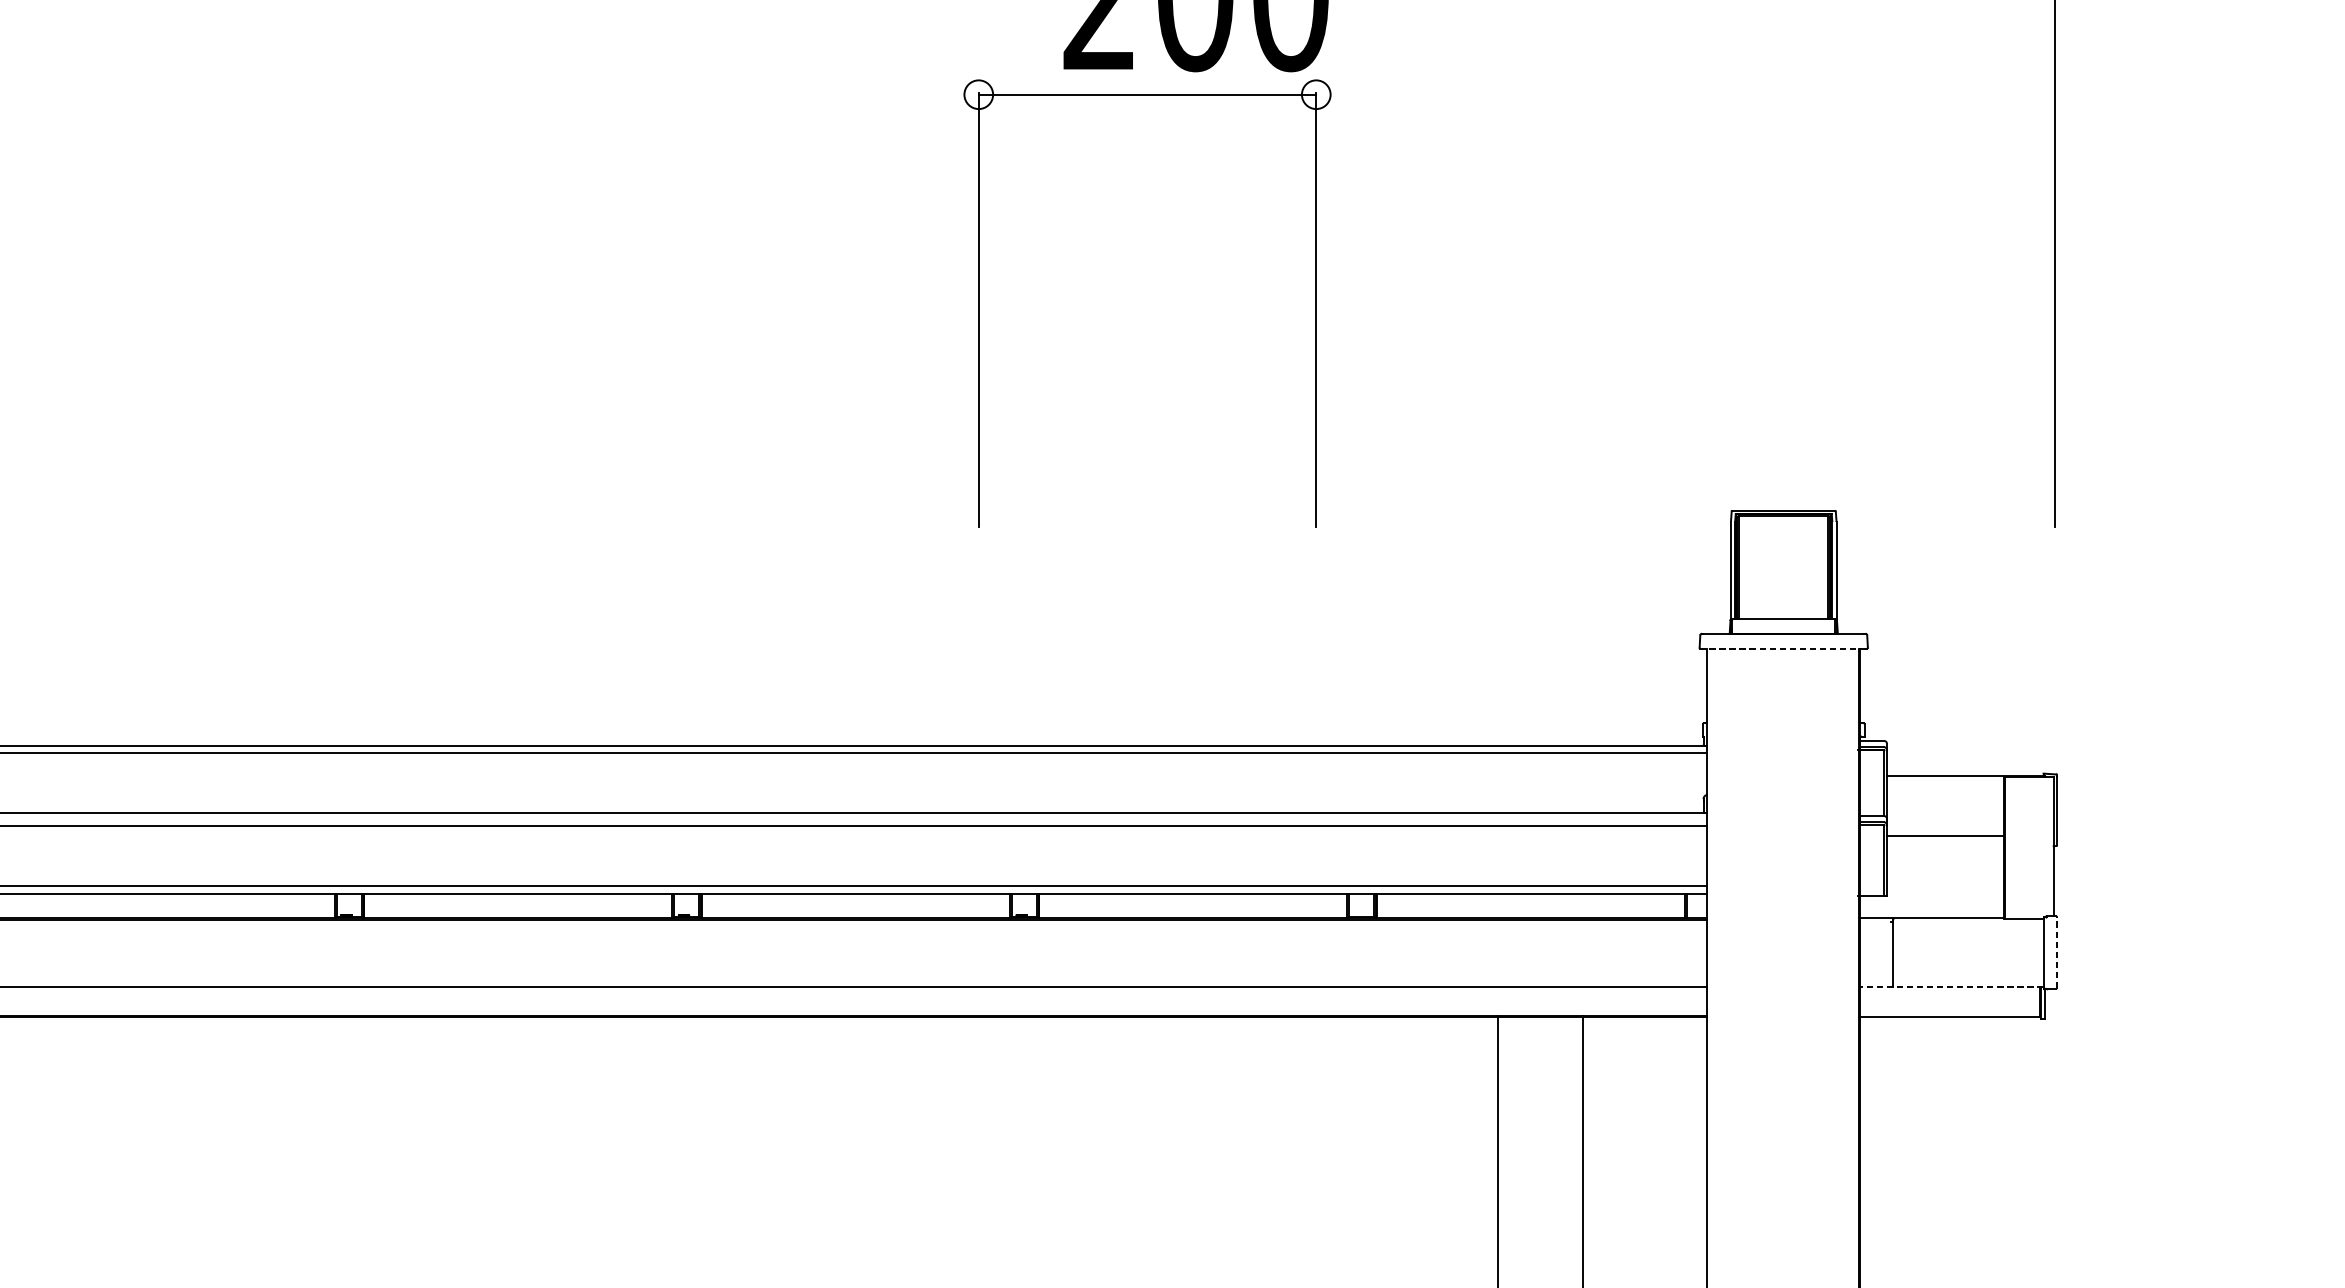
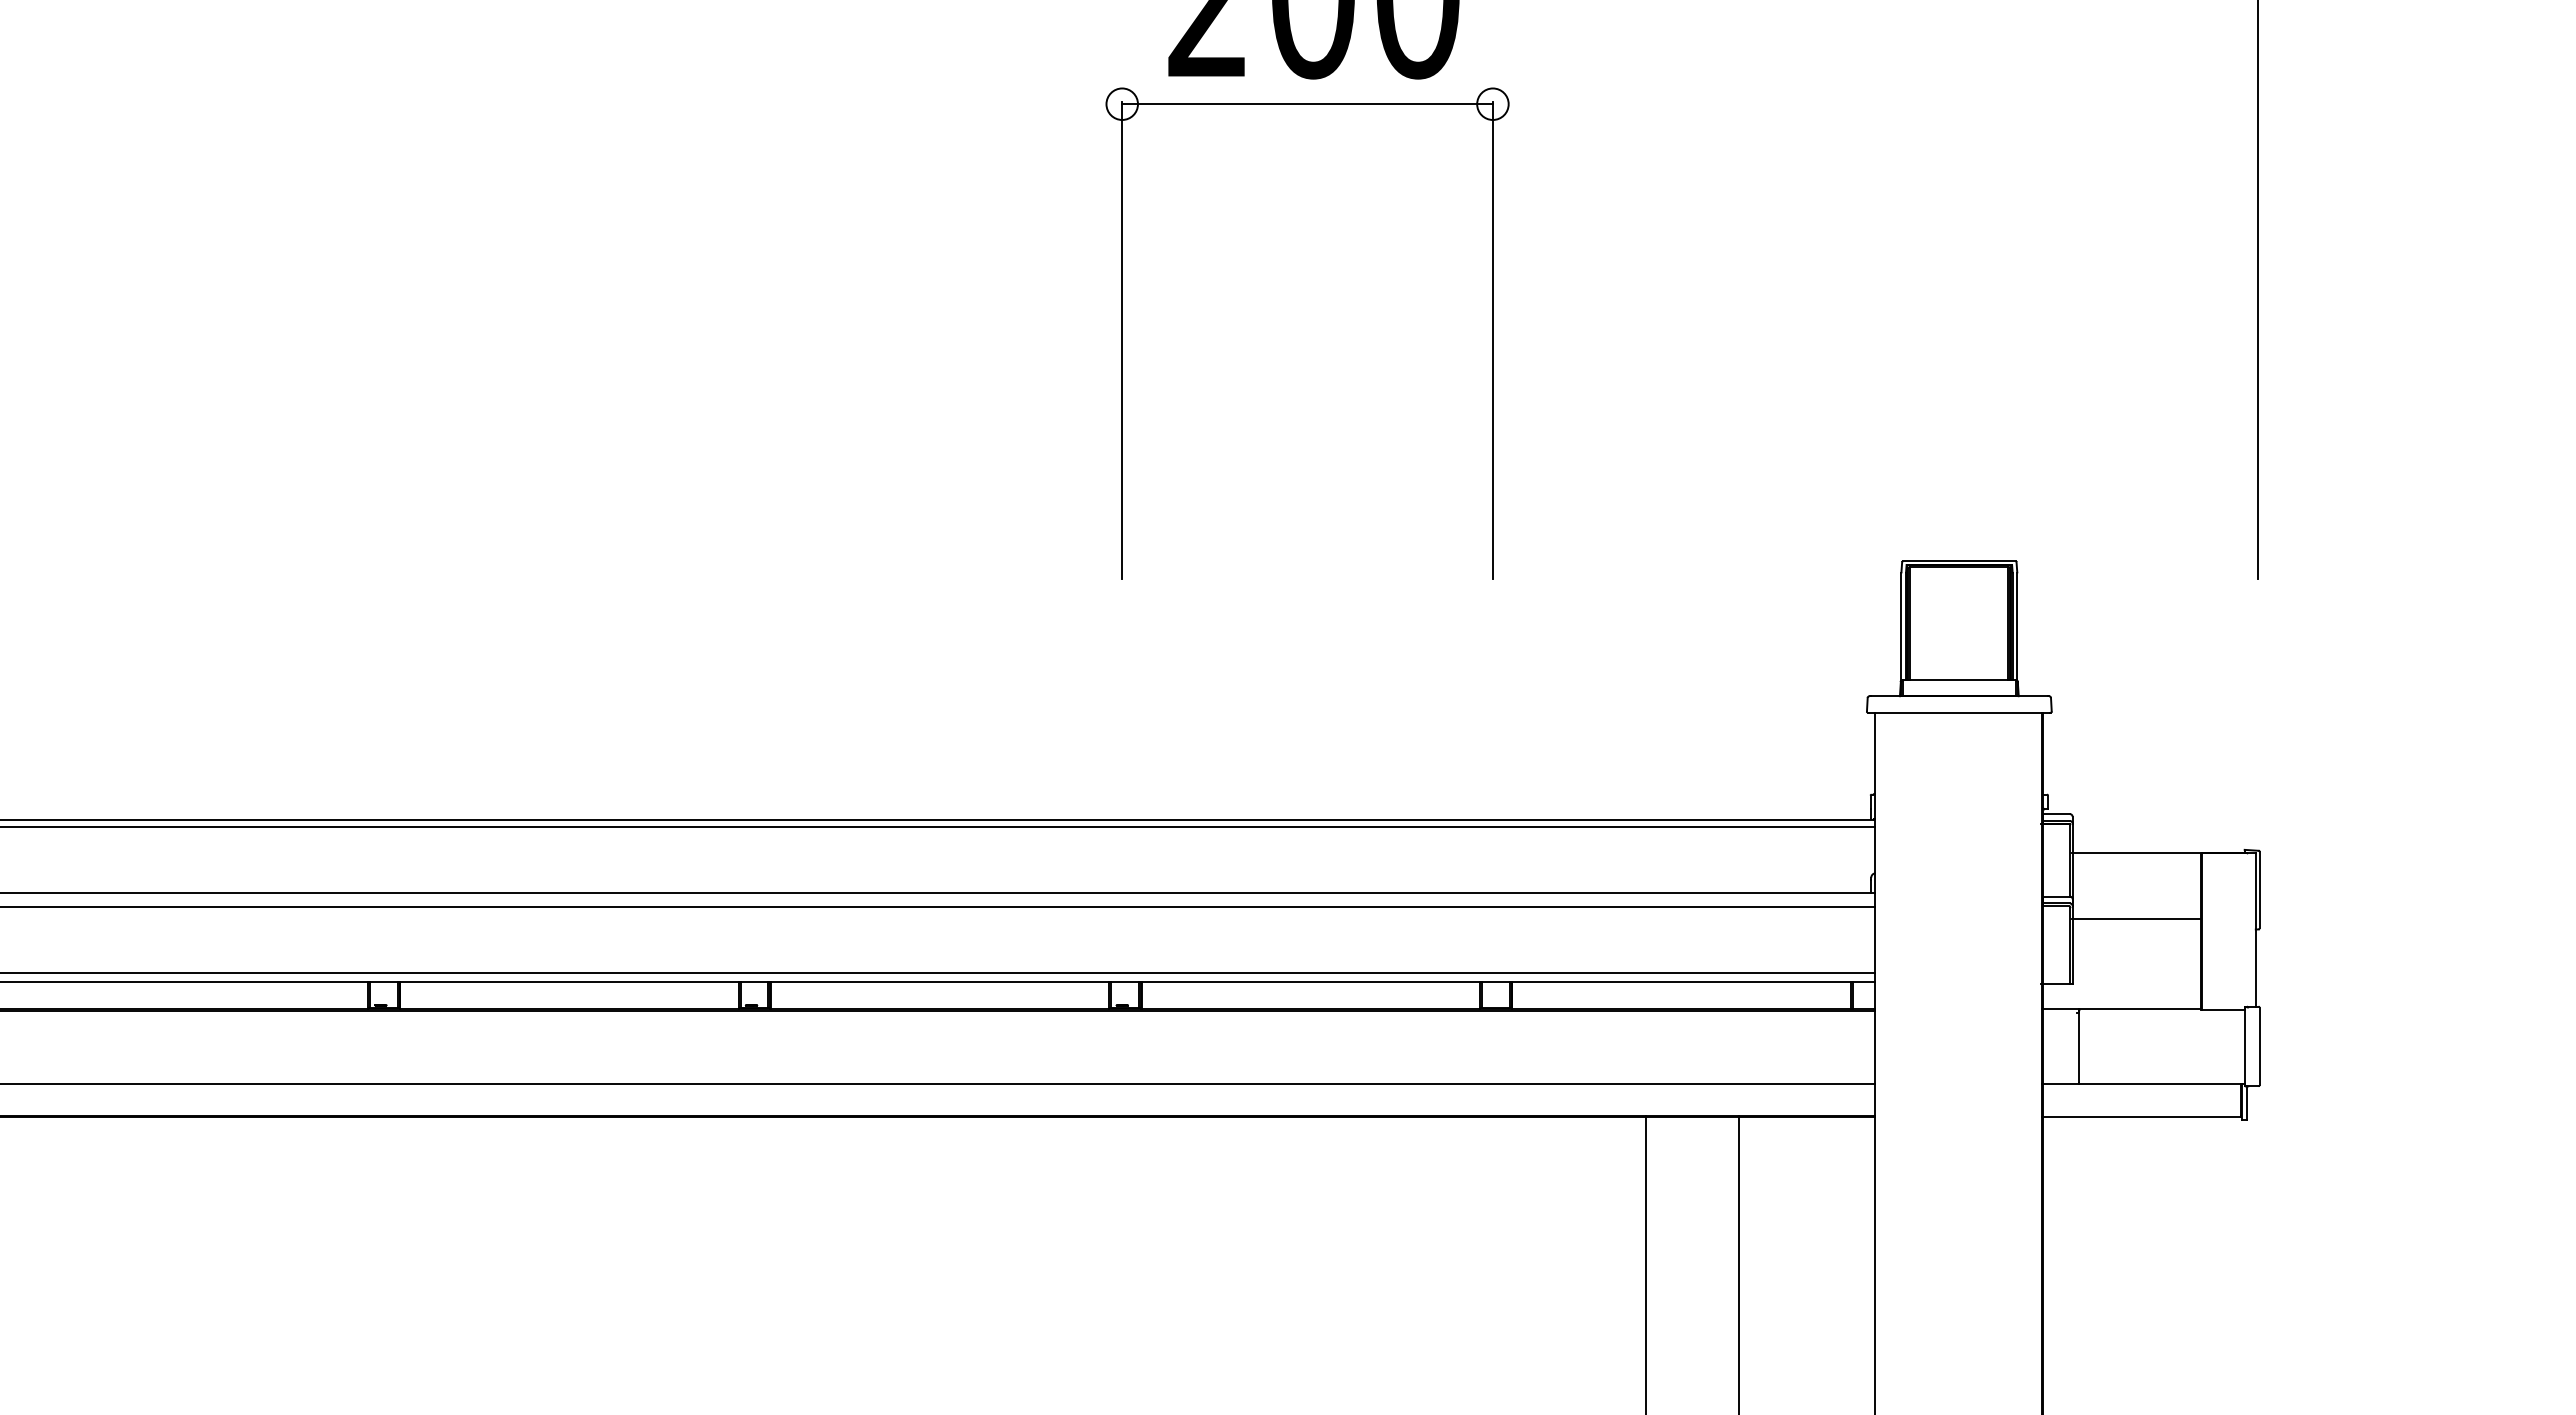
part: (979, 303) -> (1122, 333), moved
line: (1782, 648) -> (1958, 712), dashed -> solid
line: (2057, 952) -> (2259, 1046), dashed -> solid
line: (1950, 987) -> (2142, 1084), dashed -> solid

